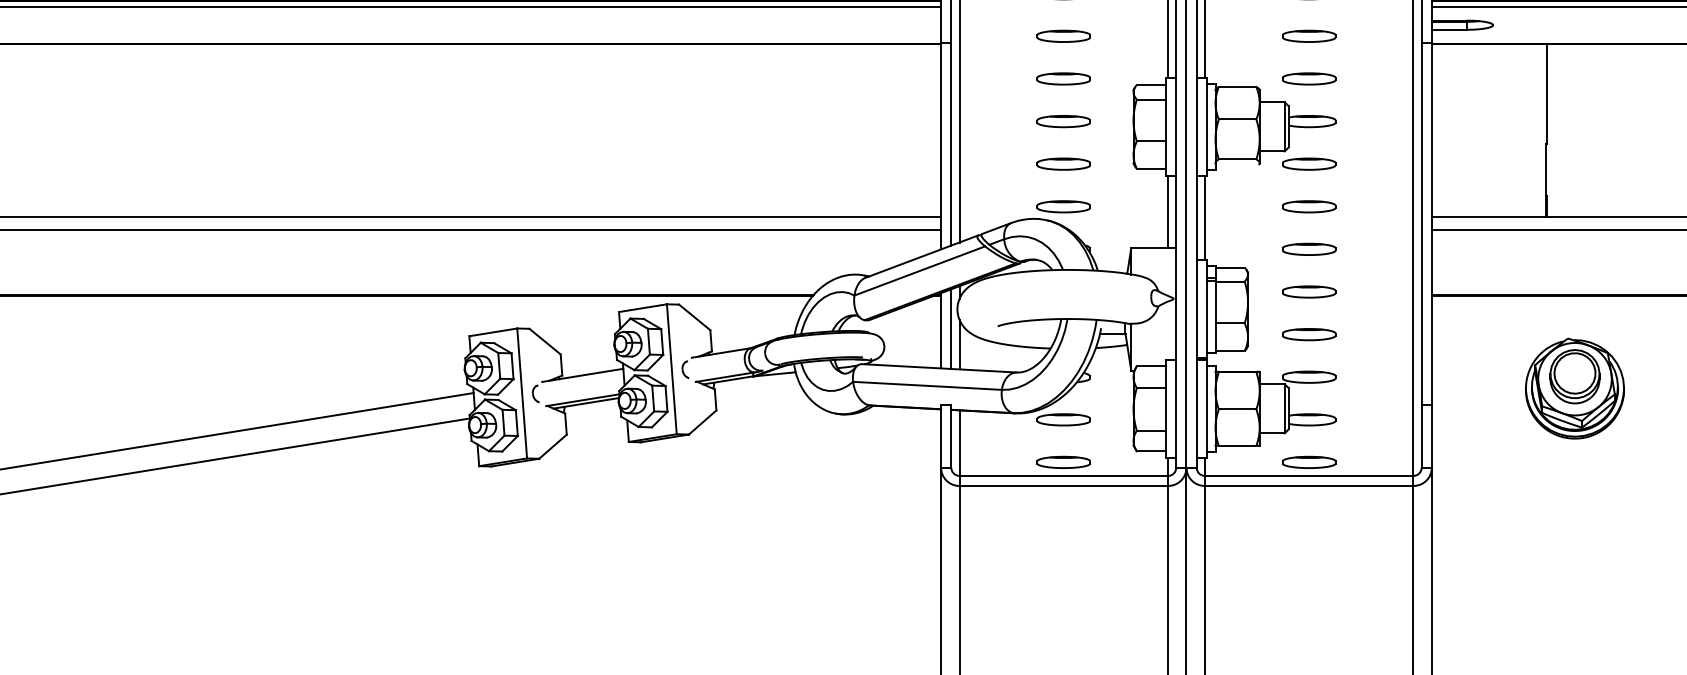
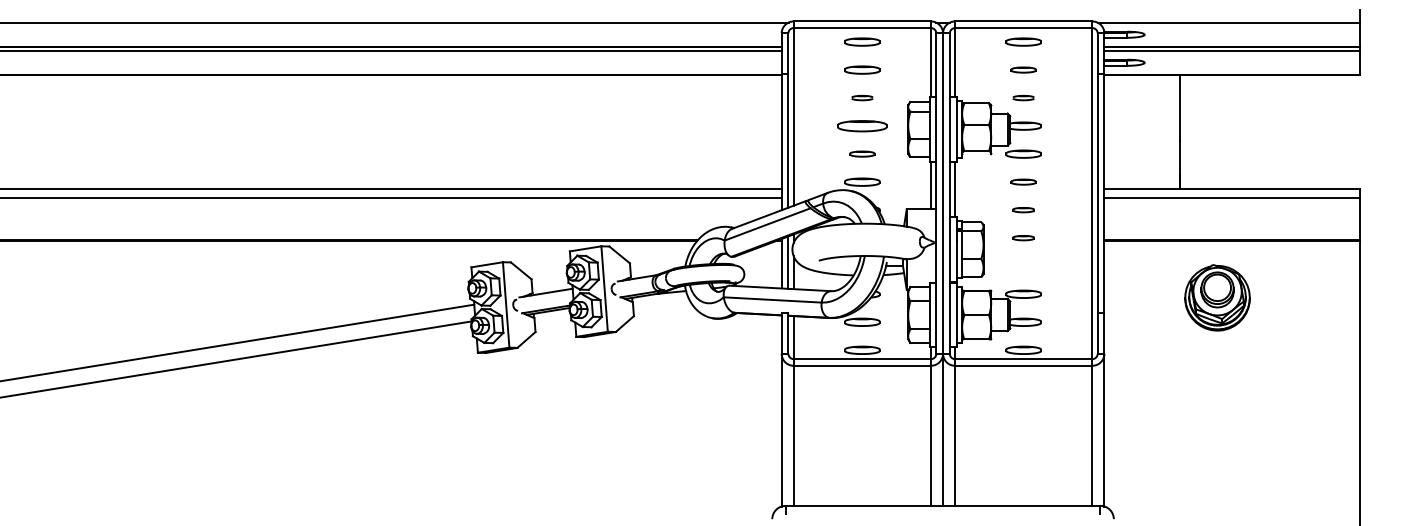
part: (1308, 35) -> (1023, 69), size x0.7
part: (1063, 77) -> (862, 97), size x0.6
part: (1308, 77) -> (1023, 97), size x0.6
part: (1063, 120) -> (862, 125), size x1.4
part: (1063, 163) -> (862, 153), size x0.7
part: (1308, 205) -> (1023, 181), size x0.7
part: (1308, 248) -> (1023, 209), size x0.6
part: (1308, 290) -> (1023, 237), size x0.6
part: (1308, 333) -> (1023, 265), removed
part: (1574, 388) -> (1217, 297), moved

